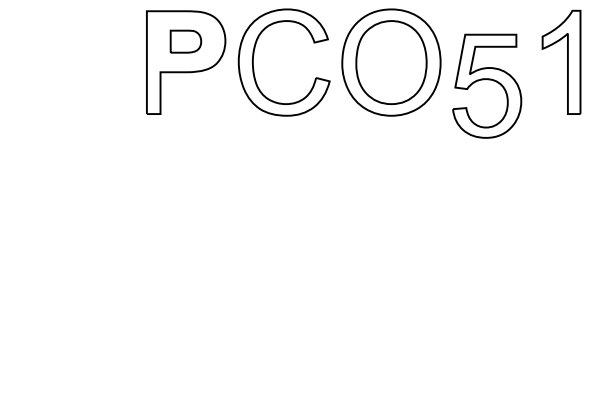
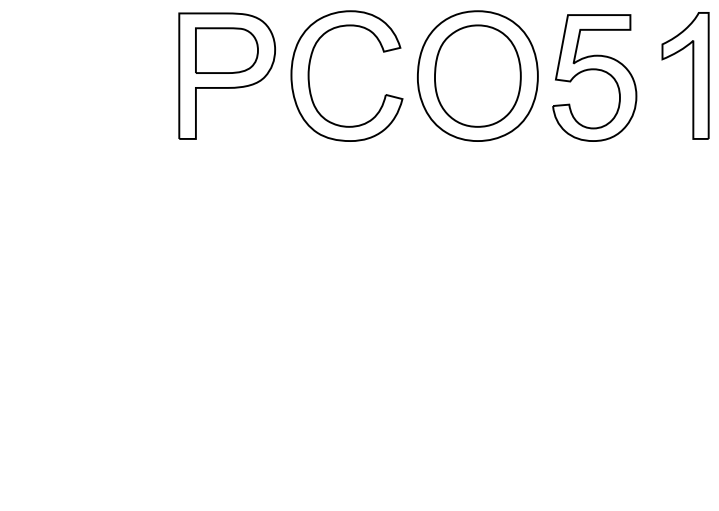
part: (185, 41) -> (226, 50), size x1.67
part: (486, 80) -> (594, 70), moved

